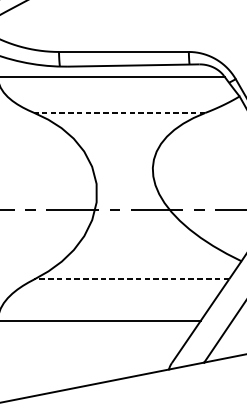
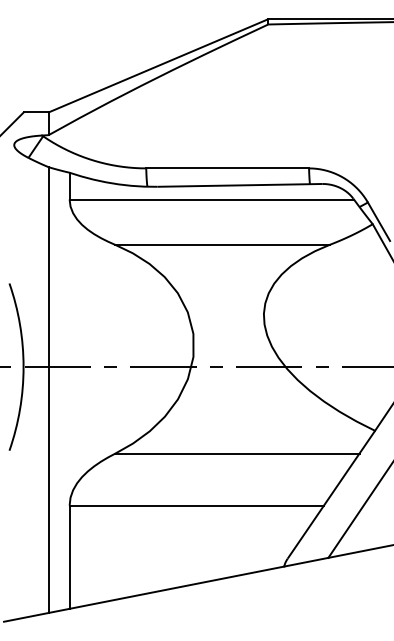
line: (119, 112) -> (222, 244), dashed -> solid
line: (130, 279) -> (236, 453), dashed -> solid

